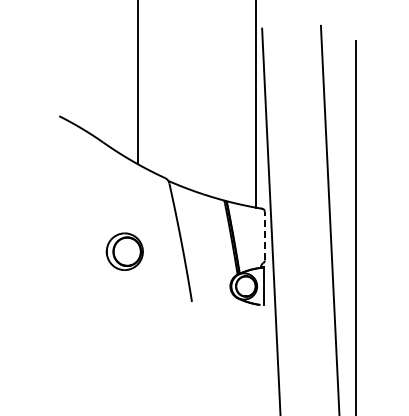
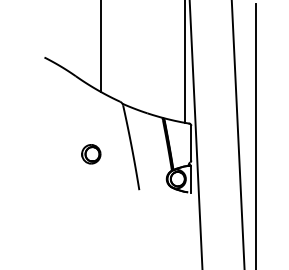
line: (264, 235) -> (191, 142), dashed -> solid
part: (124, 251) -> (91, 154), size x0.71

